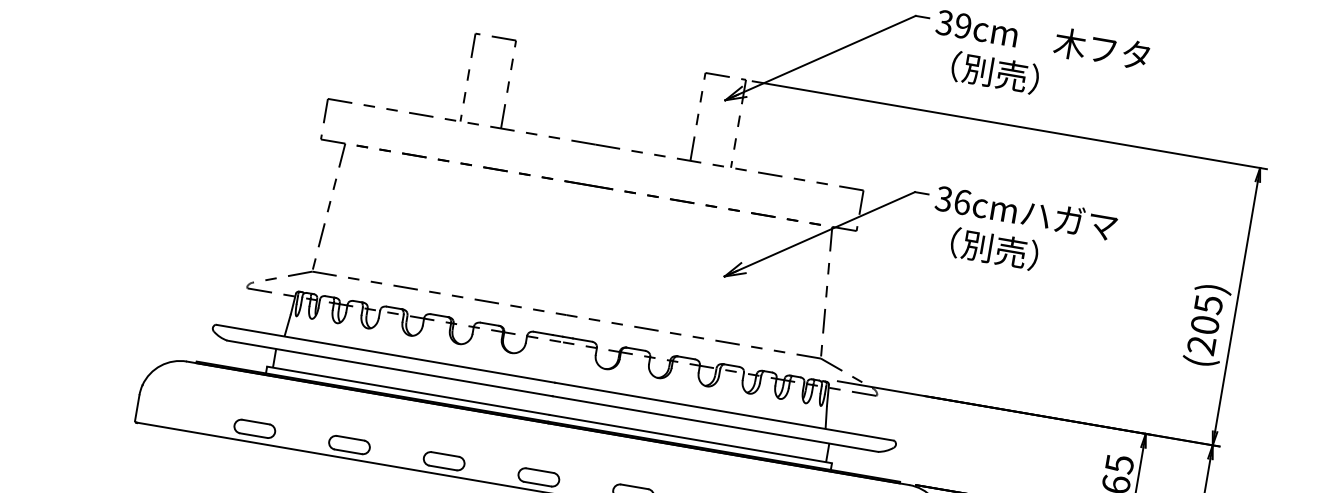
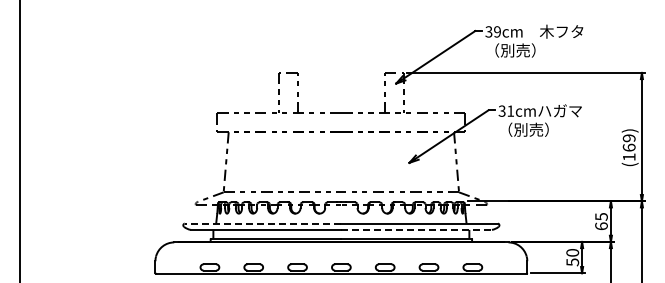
text: (962, 200) -> (510, 110), 36cm -> 31cm
text: (1203, 324) -> (628, 147), 205) -> 169)
line: (384, 353) -> (262, 223), solid -> dashed
line: (717, 423) -> (417, 229), solid -> dashed

